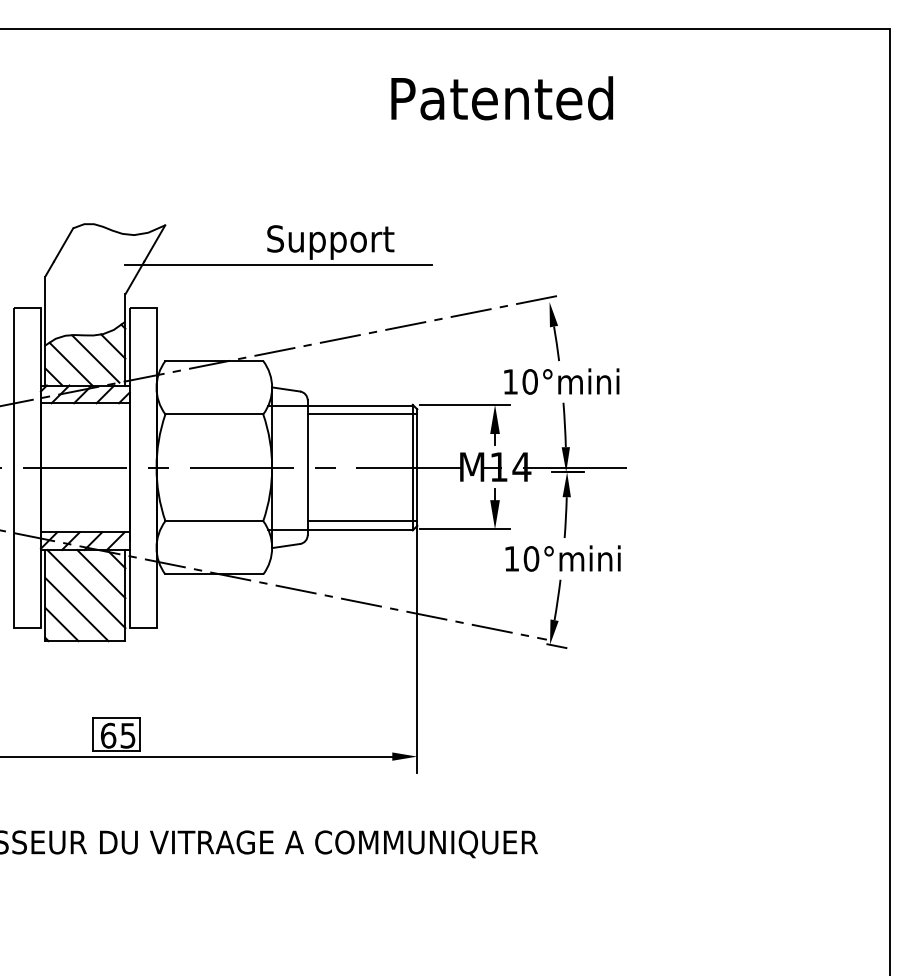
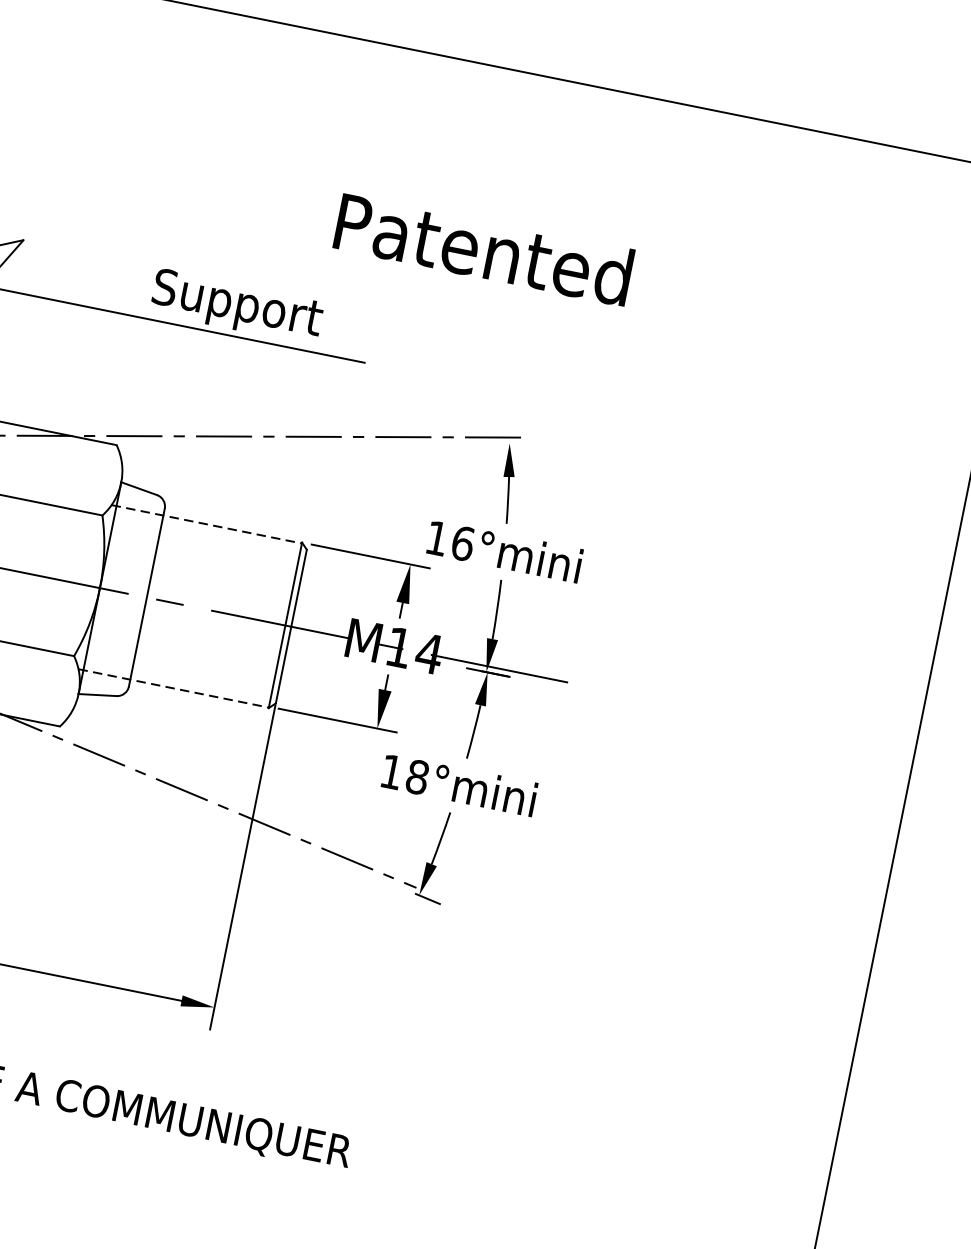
text: (501, 98) -> (482, 249), moved
text: (530, 381) -> (463, 543), 10°mini -> 16°mini
line: (341, 405) -> (207, 524), solid -> dashed
line: (362, 414) -> (233, 541), removed
line: (362, 521) -> (204, 683), removed
line: (341, 530) -> (174, 689), solid -> dashed
text: (531, 558) -> (417, 776), 10°mini -> 18°mini

